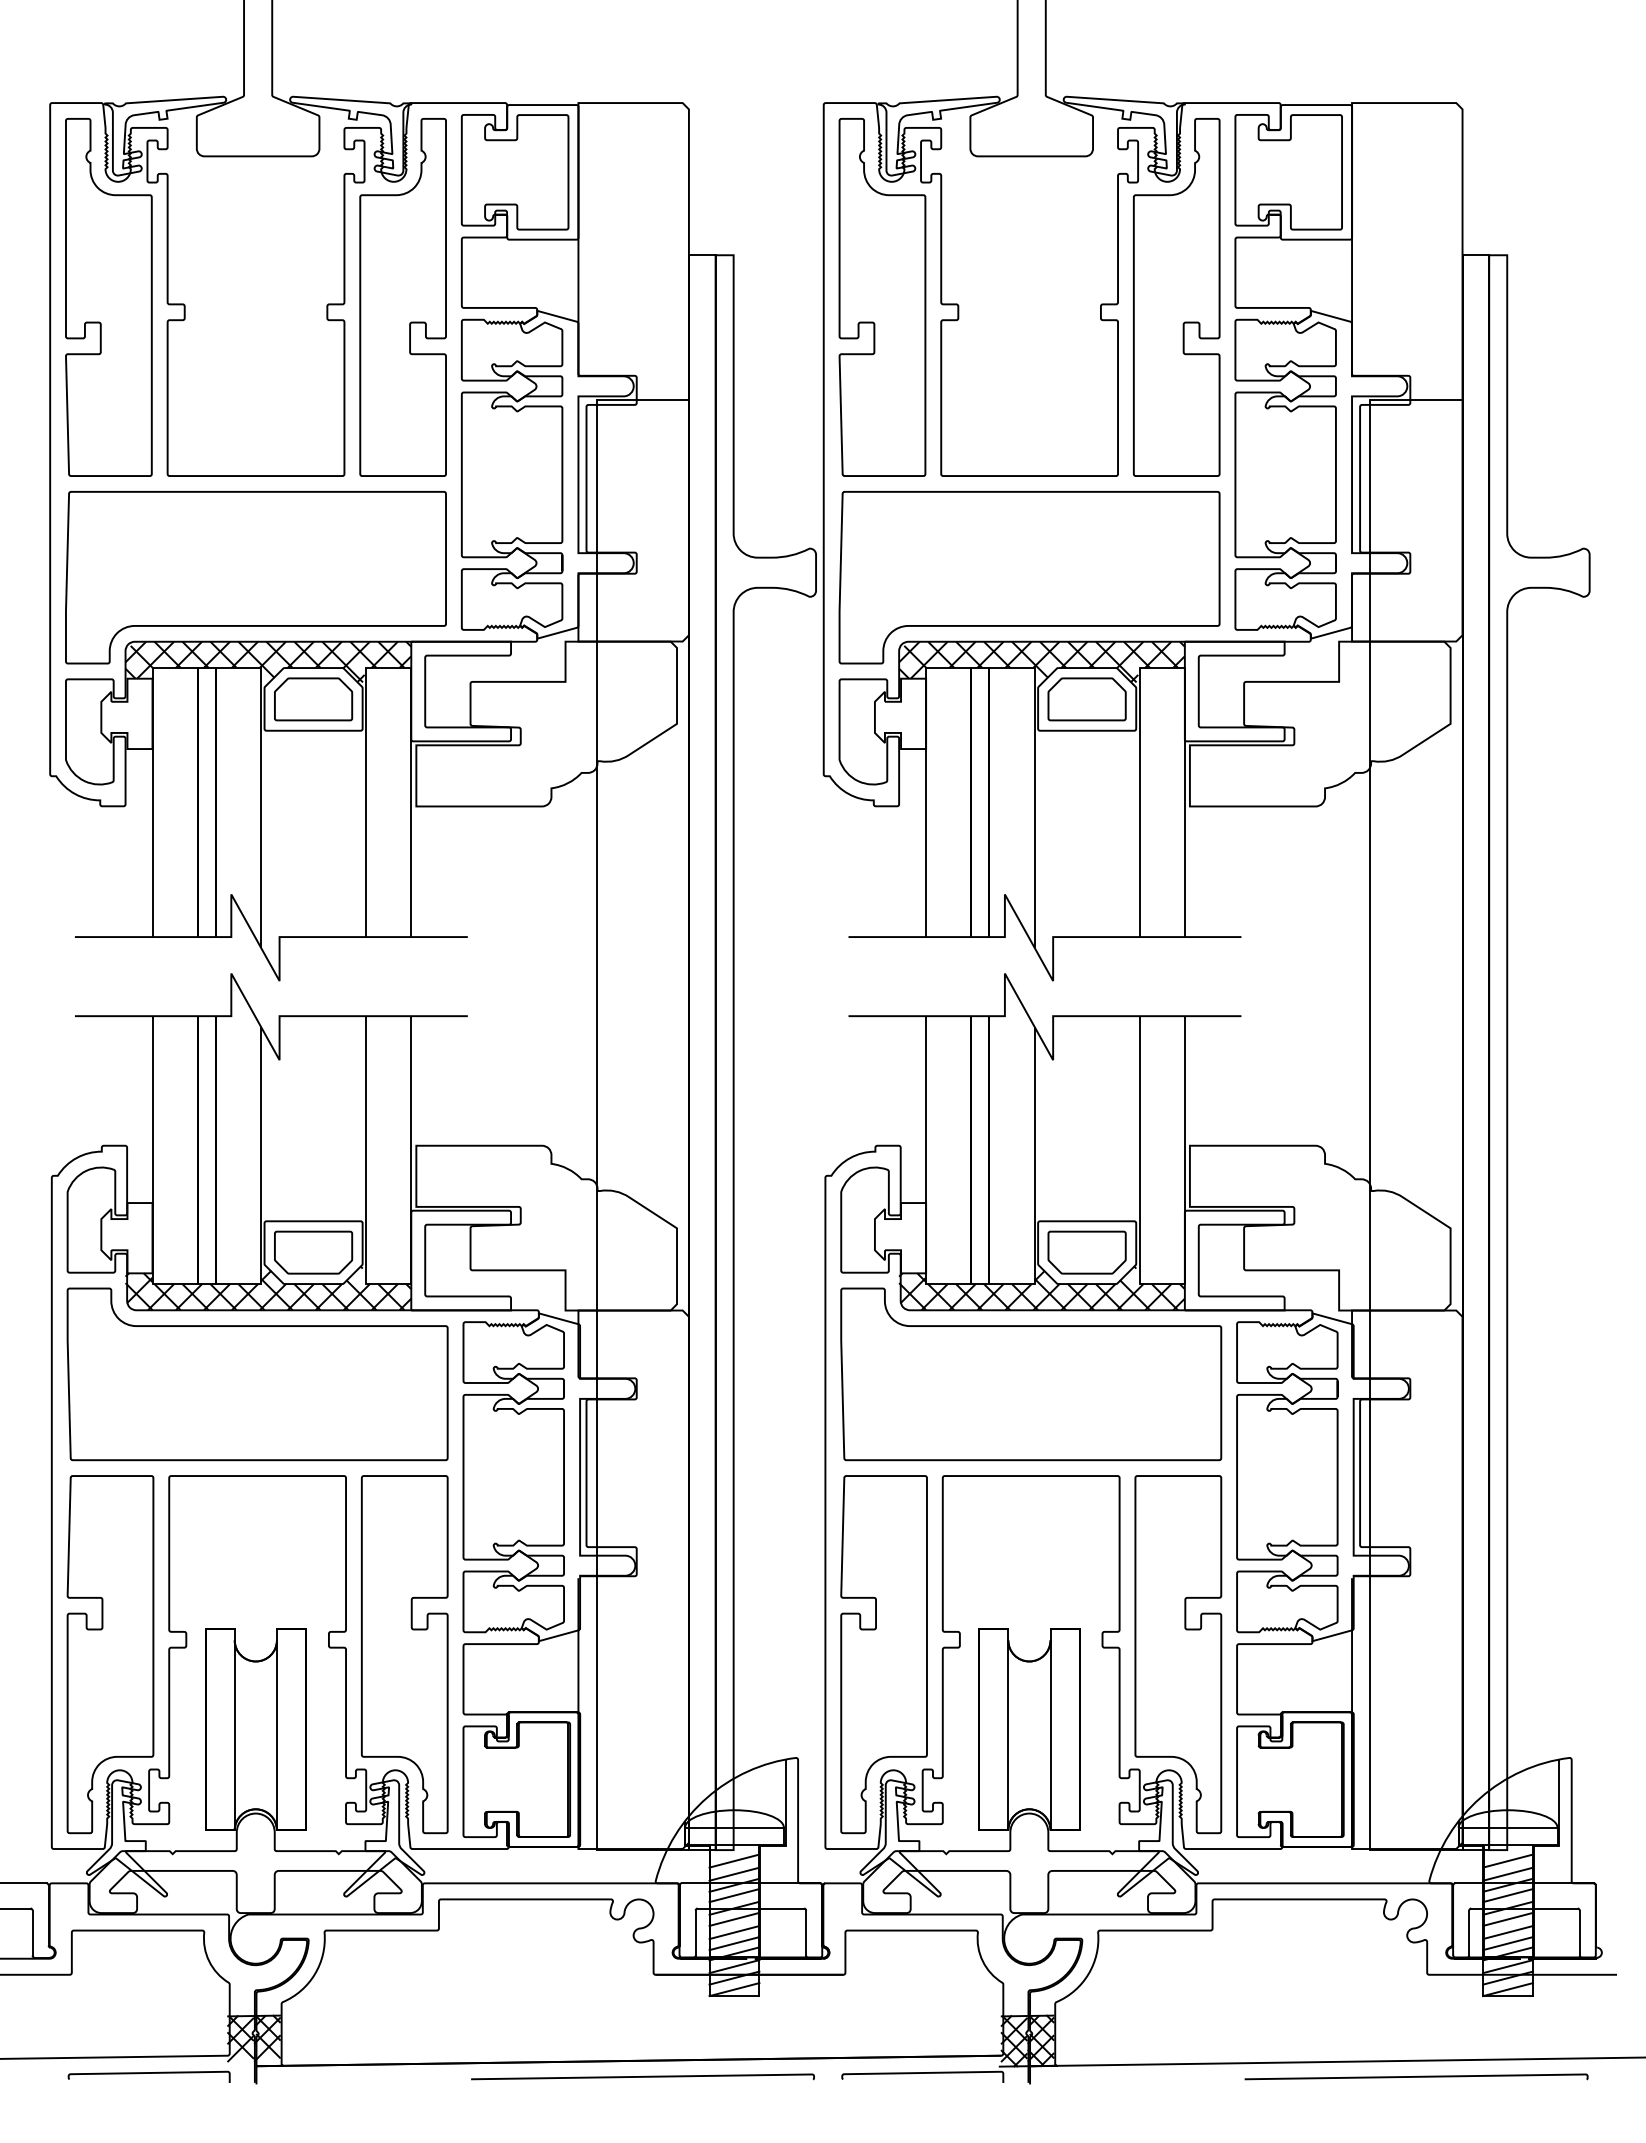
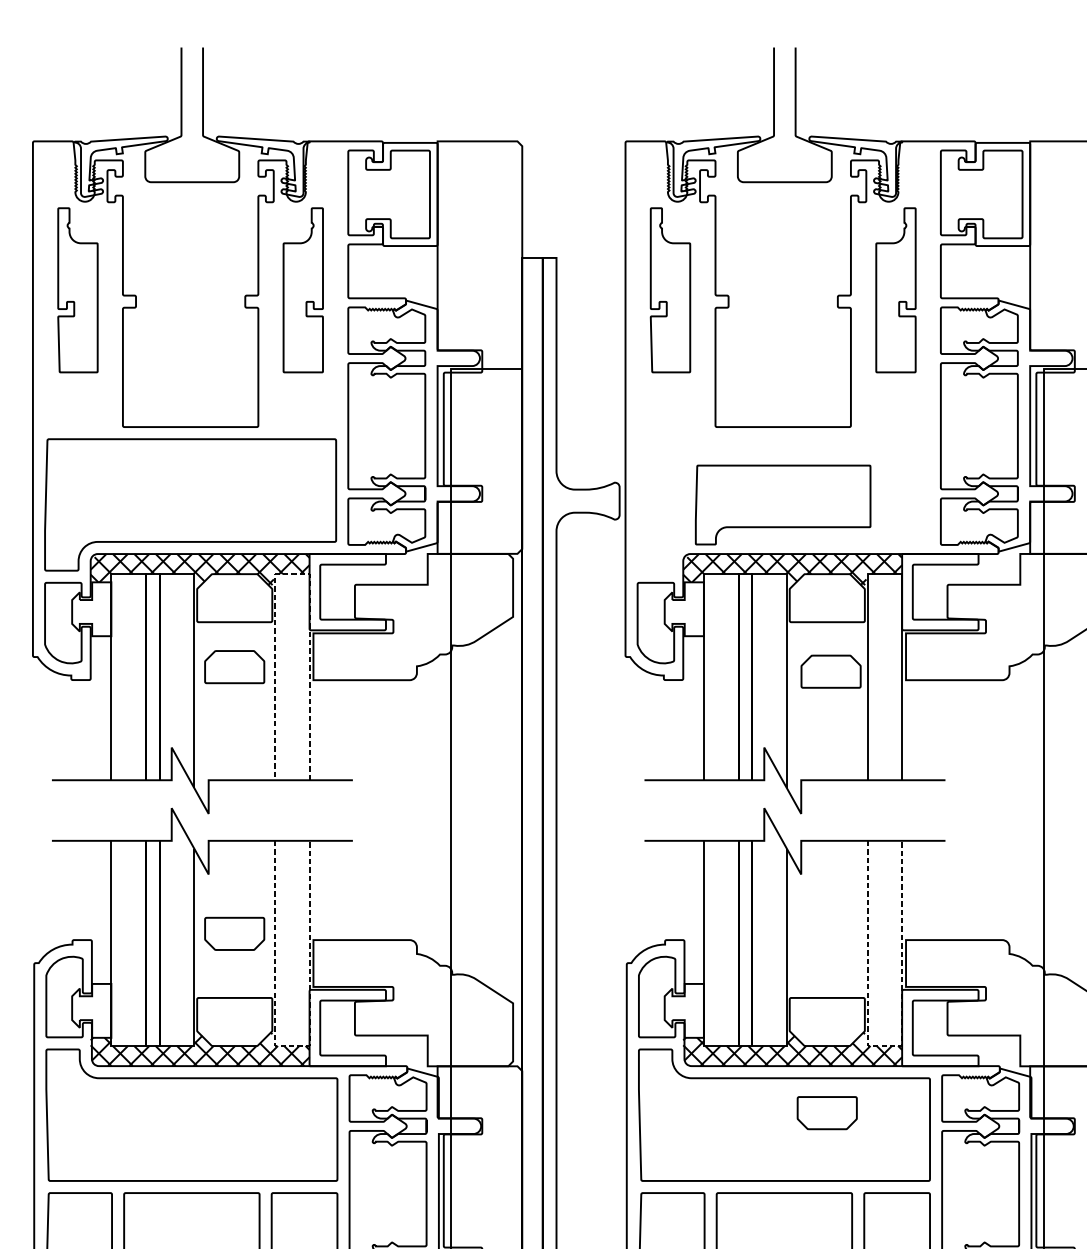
part: (108, 297) -> (77, 290), size x0.6
part: (402, 297) -> (302, 290), size x0.6
part: (882, 297) -> (670, 290), size x0.6
part: (1176, 297) -> (895, 290), size x0.6
part: (1029, 577) -> (783, 504), size x0.6
line: (388, 668) -> (292, 574), solid -> dashed
part: (313, 699) -> (234, 667), moved
part: (1086, 699) -> (830, 671), moved
part: (313, 1252) -> (234, 933), moved
part: (1086, 1252) -> (826, 1113), moved
line: (388, 1284) -> (292, 1046), solid -> dashed
line: (1162, 1284) -> (885, 1046), solid -> dashed

